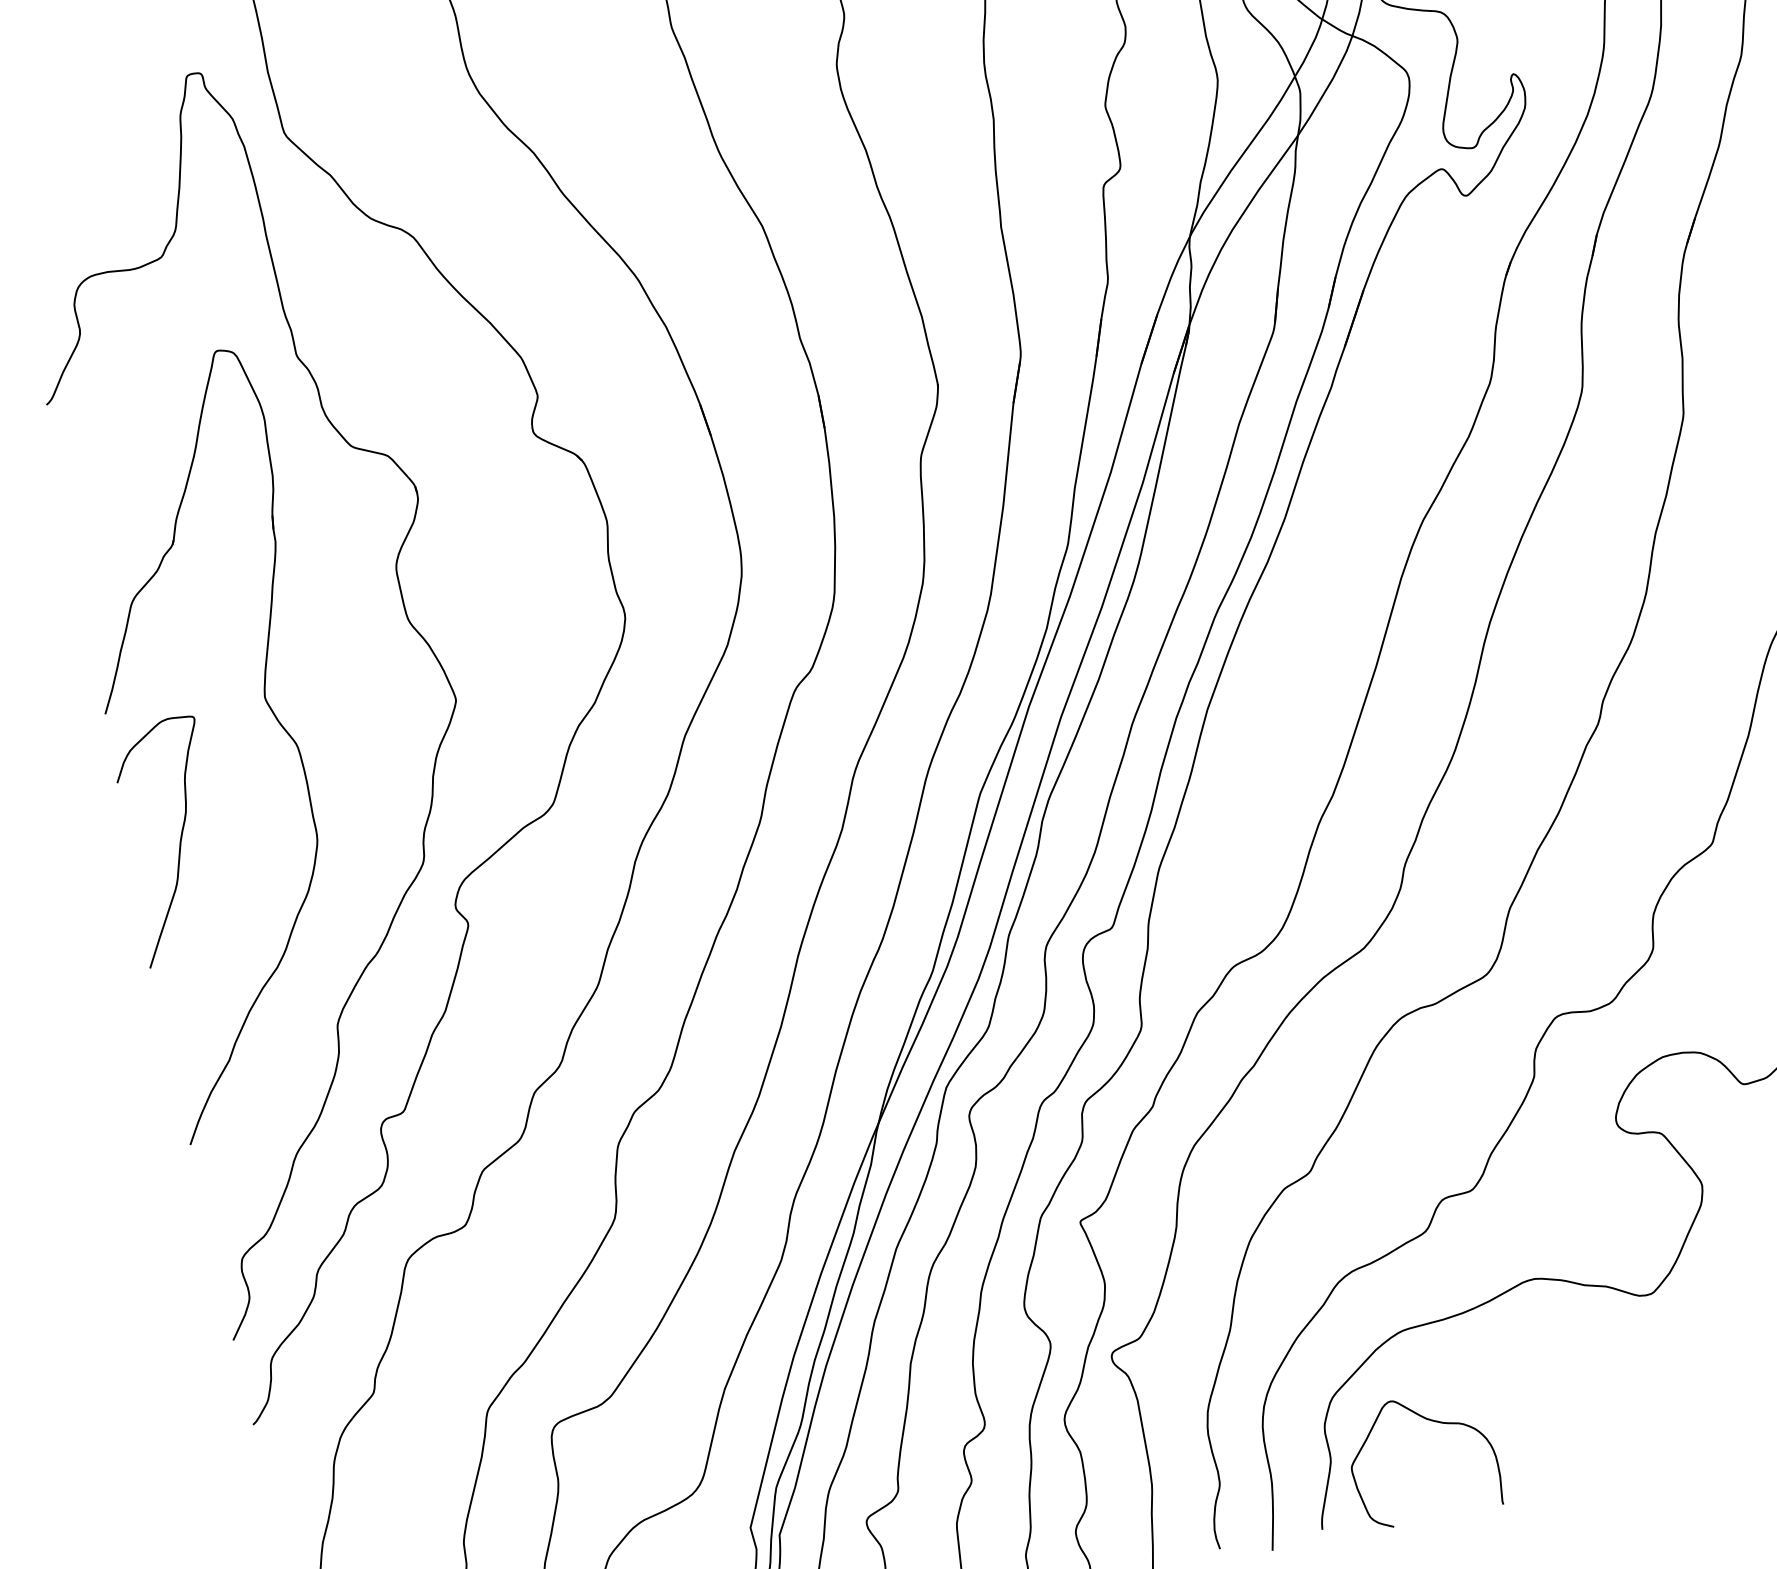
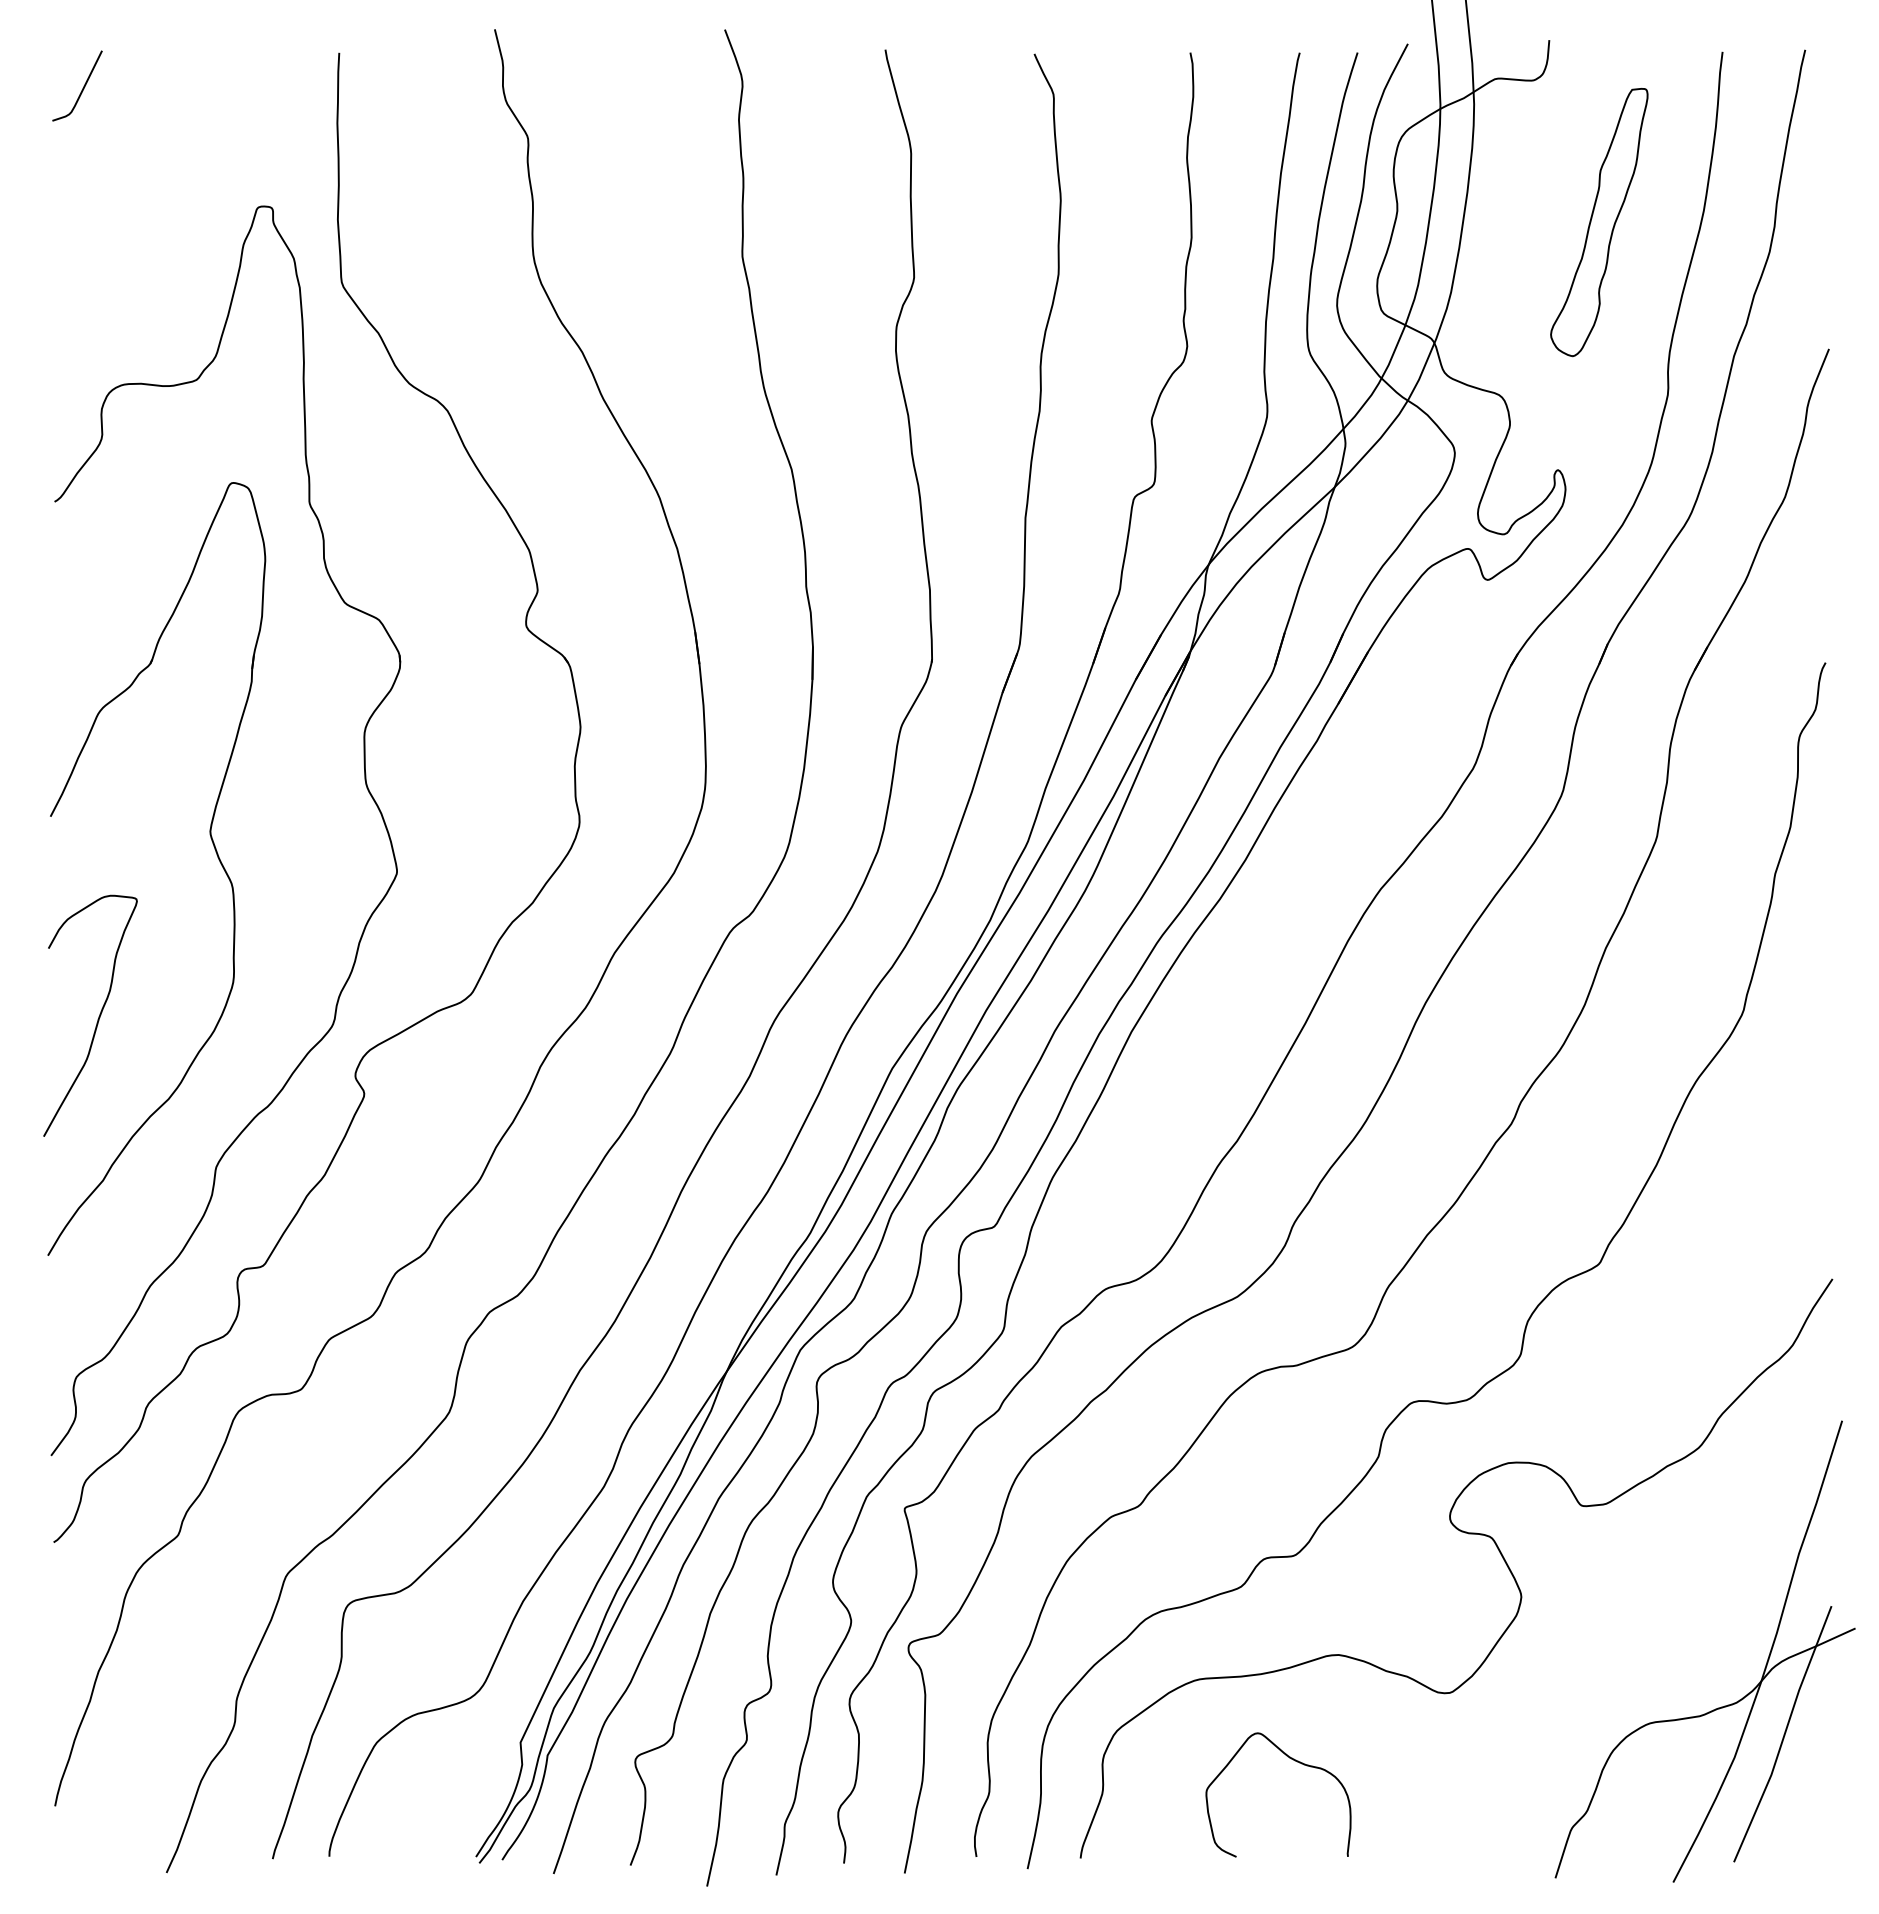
curve: (179, 839) -> (98, 1016), moved
curve: (1432, 1421) -> (1295, 1761), moved

